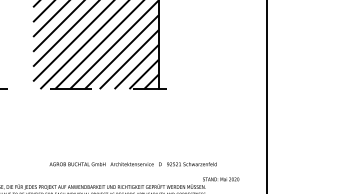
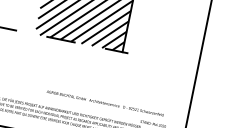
text: (132, 164) -> (104, 103), moved

